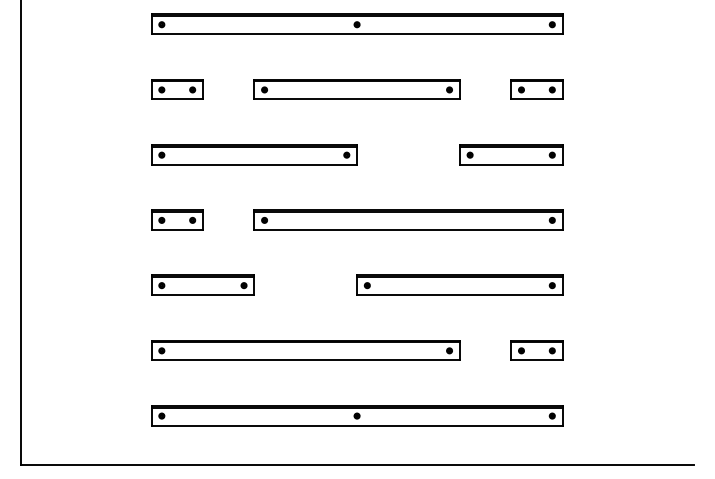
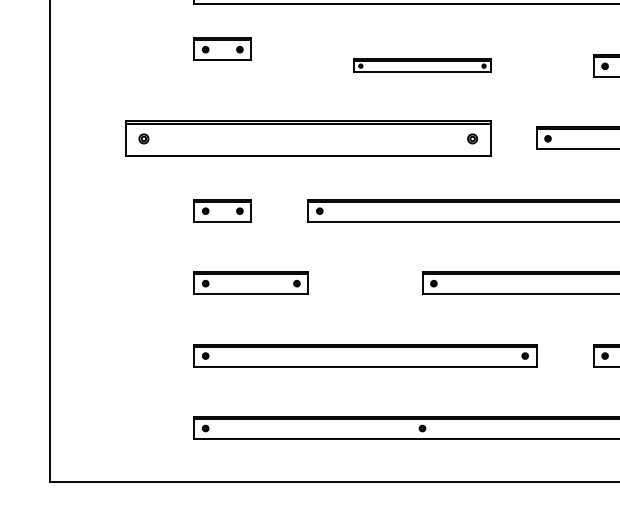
part: (177, 89) -> (223, 49), moved
part: (356, 89) -> (421, 65), size x0.6
part: (254, 154) -> (308, 138), size x1.6

